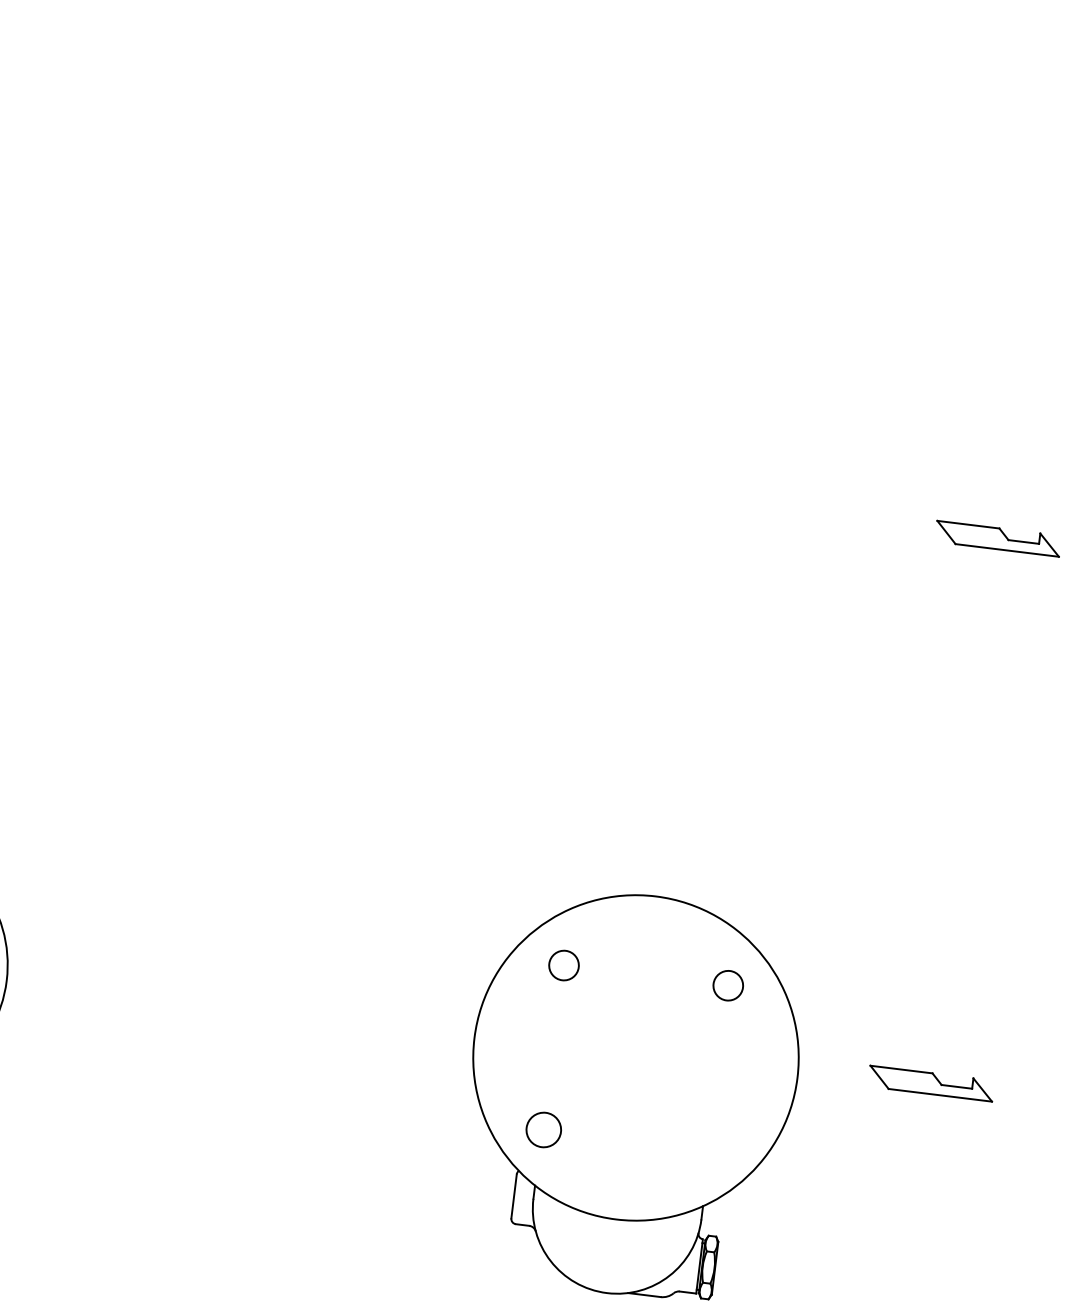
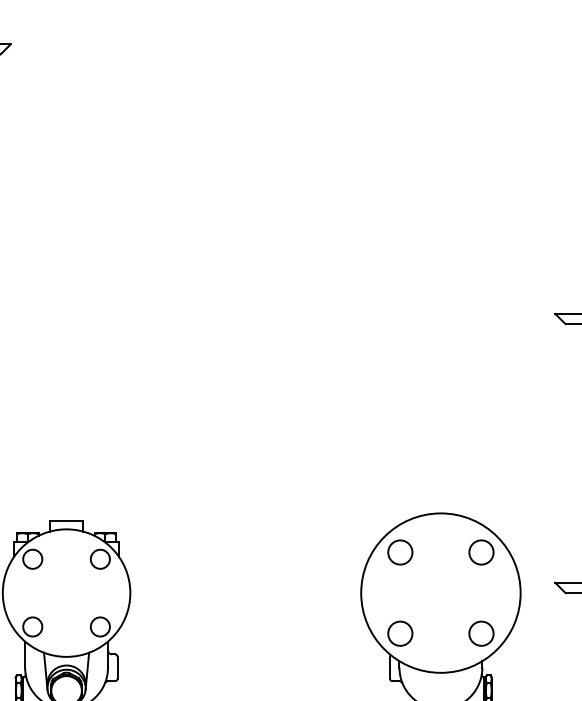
circle: (564, 965) -> (400, 552), size x1.67
circle: (728, 985) -> (481, 552), size x1.67
circle: (544, 1129) -> (400, 633), size x1.43
circle: (708, 1149) -> (481, 633), added

